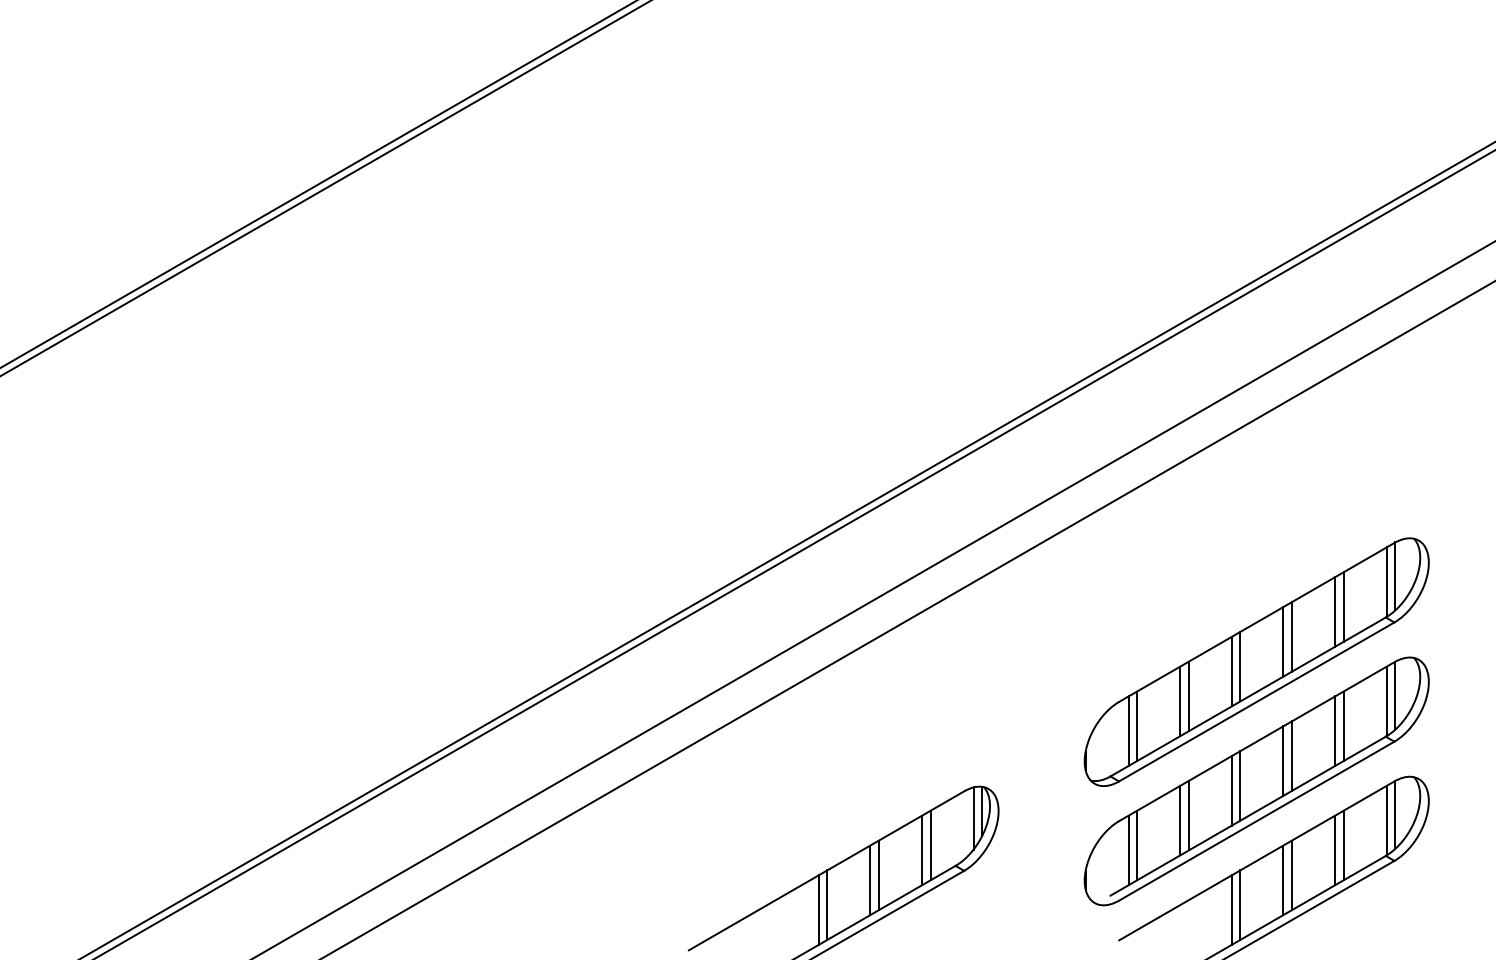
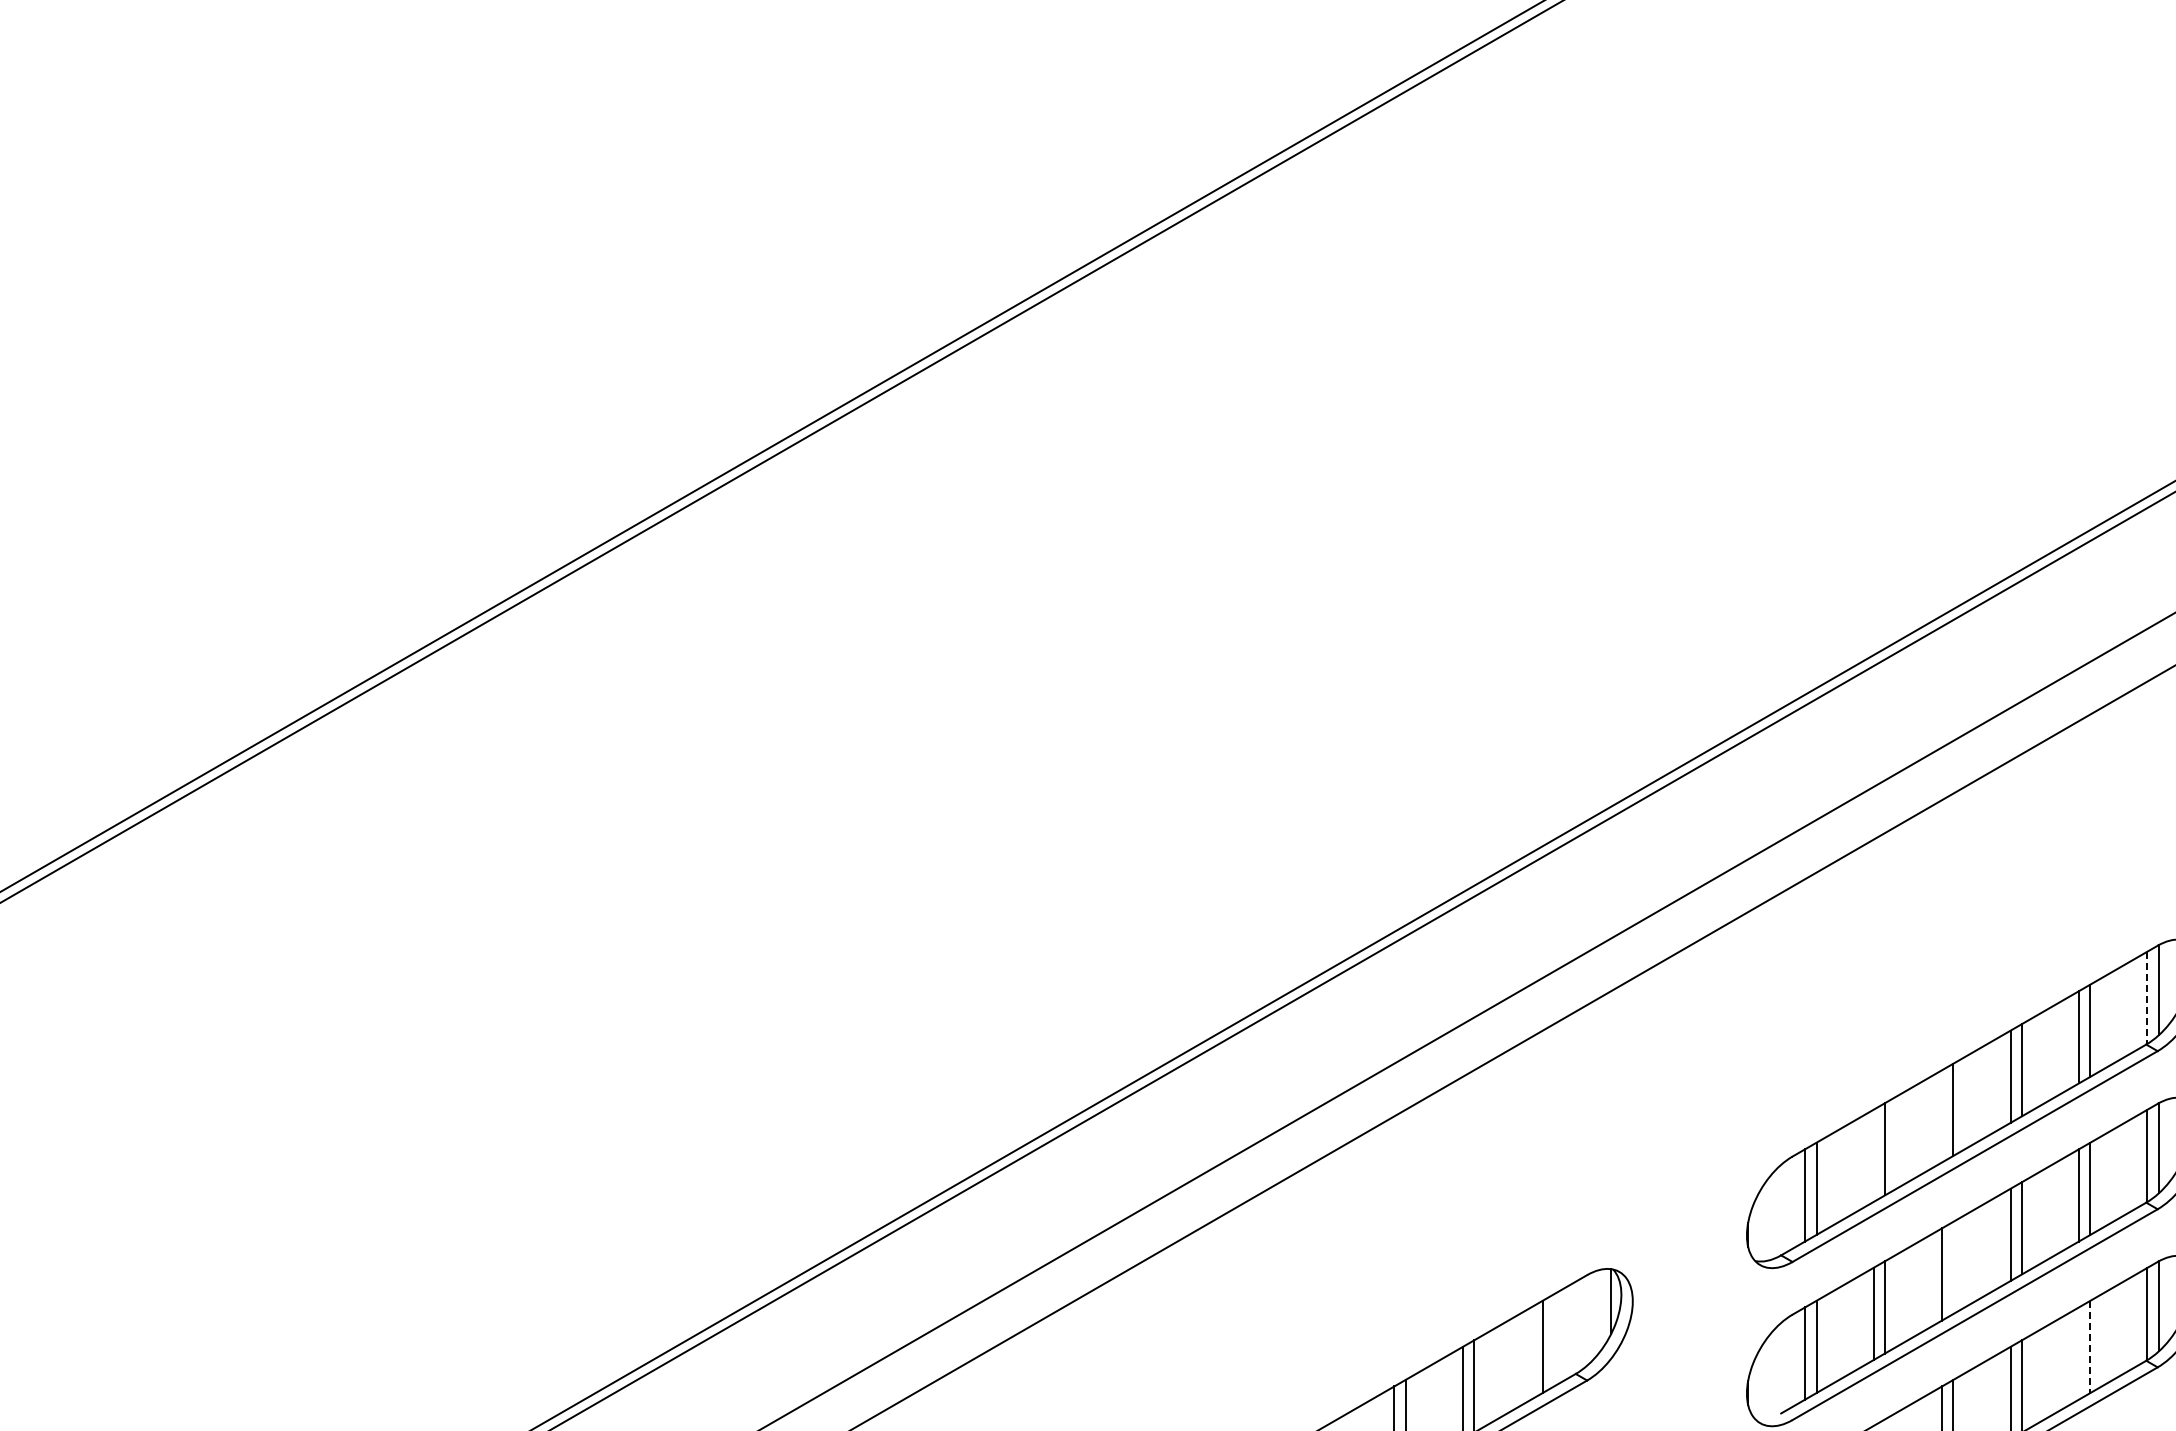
line: (1386, 582) -> (2147, 998), solid -> dashed
line: (1232, 671) -> (1942, 1116), removed
line: (1180, 701) -> (1873, 1155), removed
line: (1240, 785) -> (1953, 1267), removed
line: (973, 818) -> (1599, 1310), removed
line: (1343, 845) -> (2090, 1347), solid -> dashed
line: (922, 850) -> (1531, 1353), removed
line: (1334, 850) -> (2078, 1353), removed

